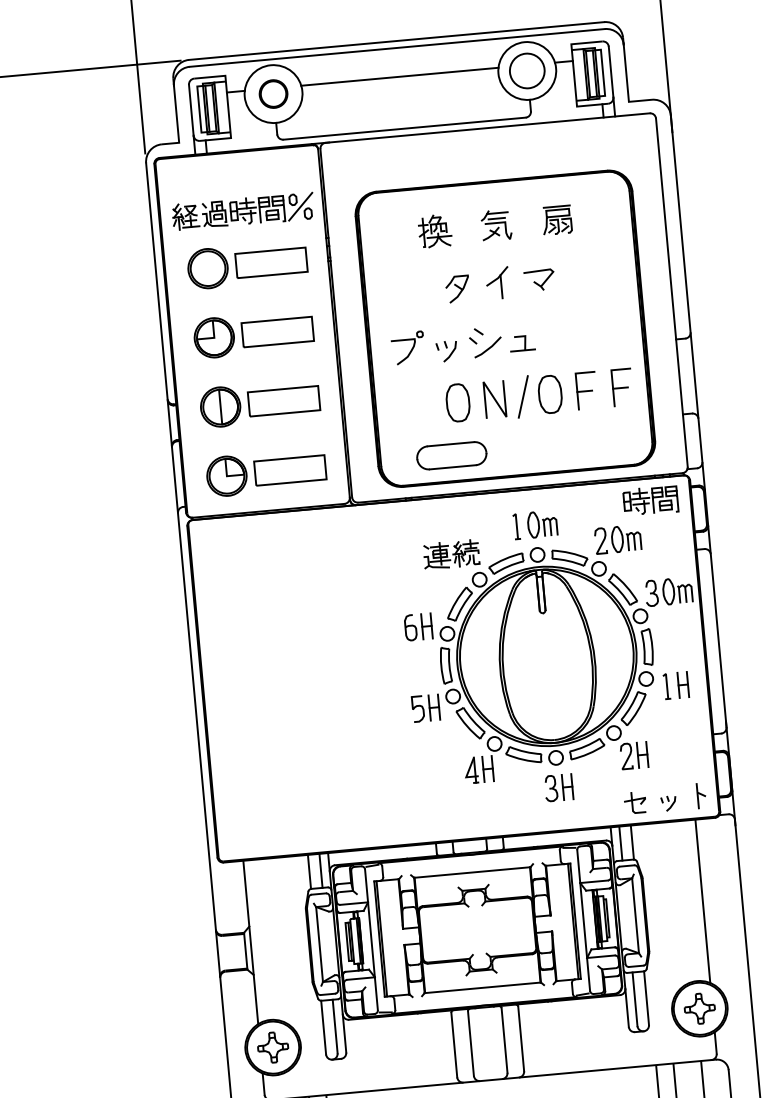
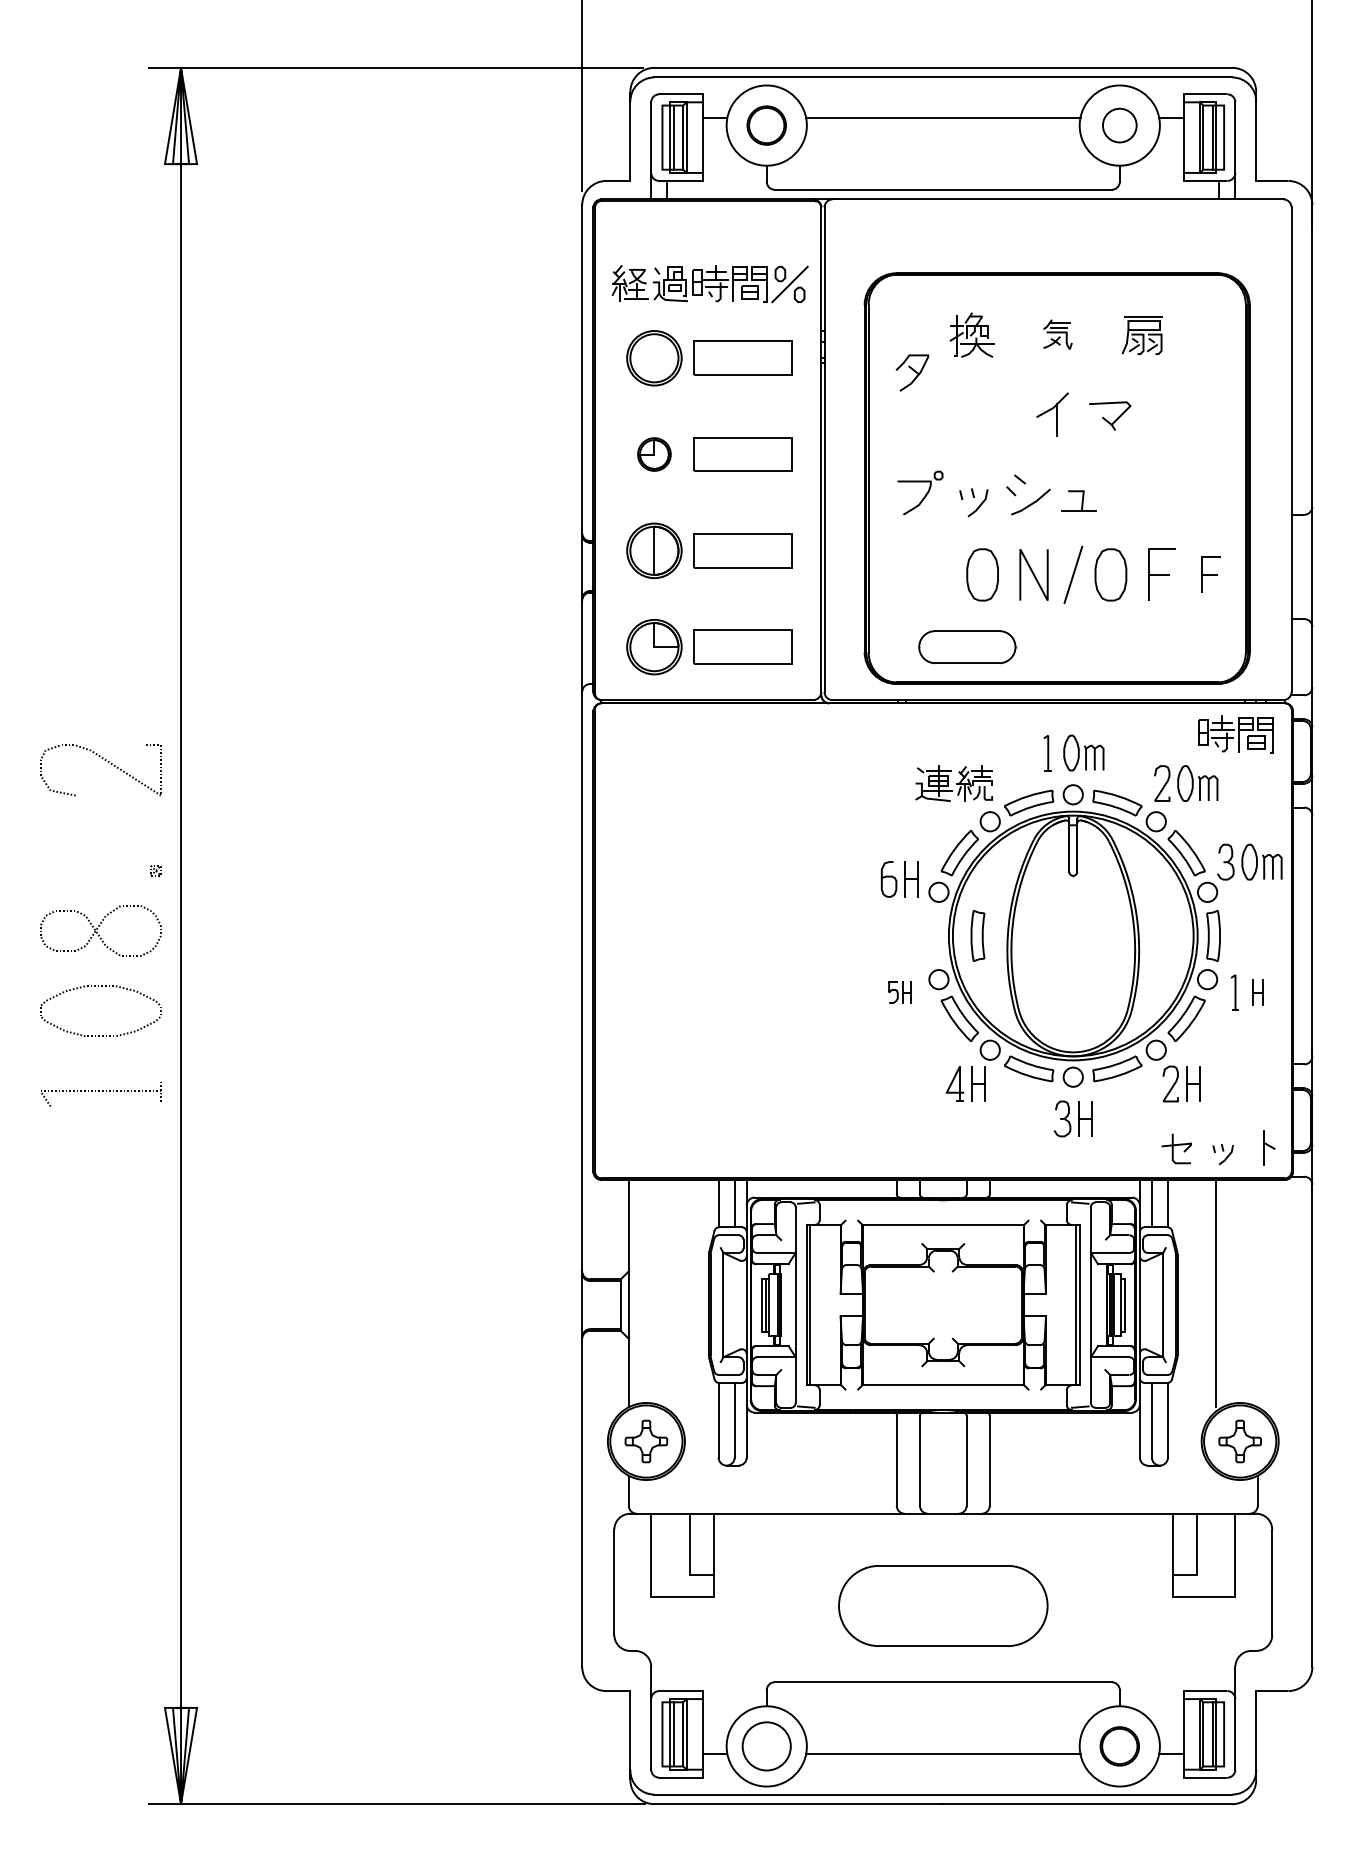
circle: (527, 70) -> (1119, 125), size x0.7
part: (496, 225) -> (1057, 334), size x0.7
part: (457, 288) -> (912, 372), moved
part: (214, 337) -> (654, 454), size x0.6
part: (622, 387) -> (1211, 574), size x0.7
part: (445, 665) -> (977, 935), moved
part: (682, 684) -> (1257, 992), size x0.7
part: (425, 708) -> (899, 992), size x0.6
line: (702, 901) -> (1215, 1293), moved

